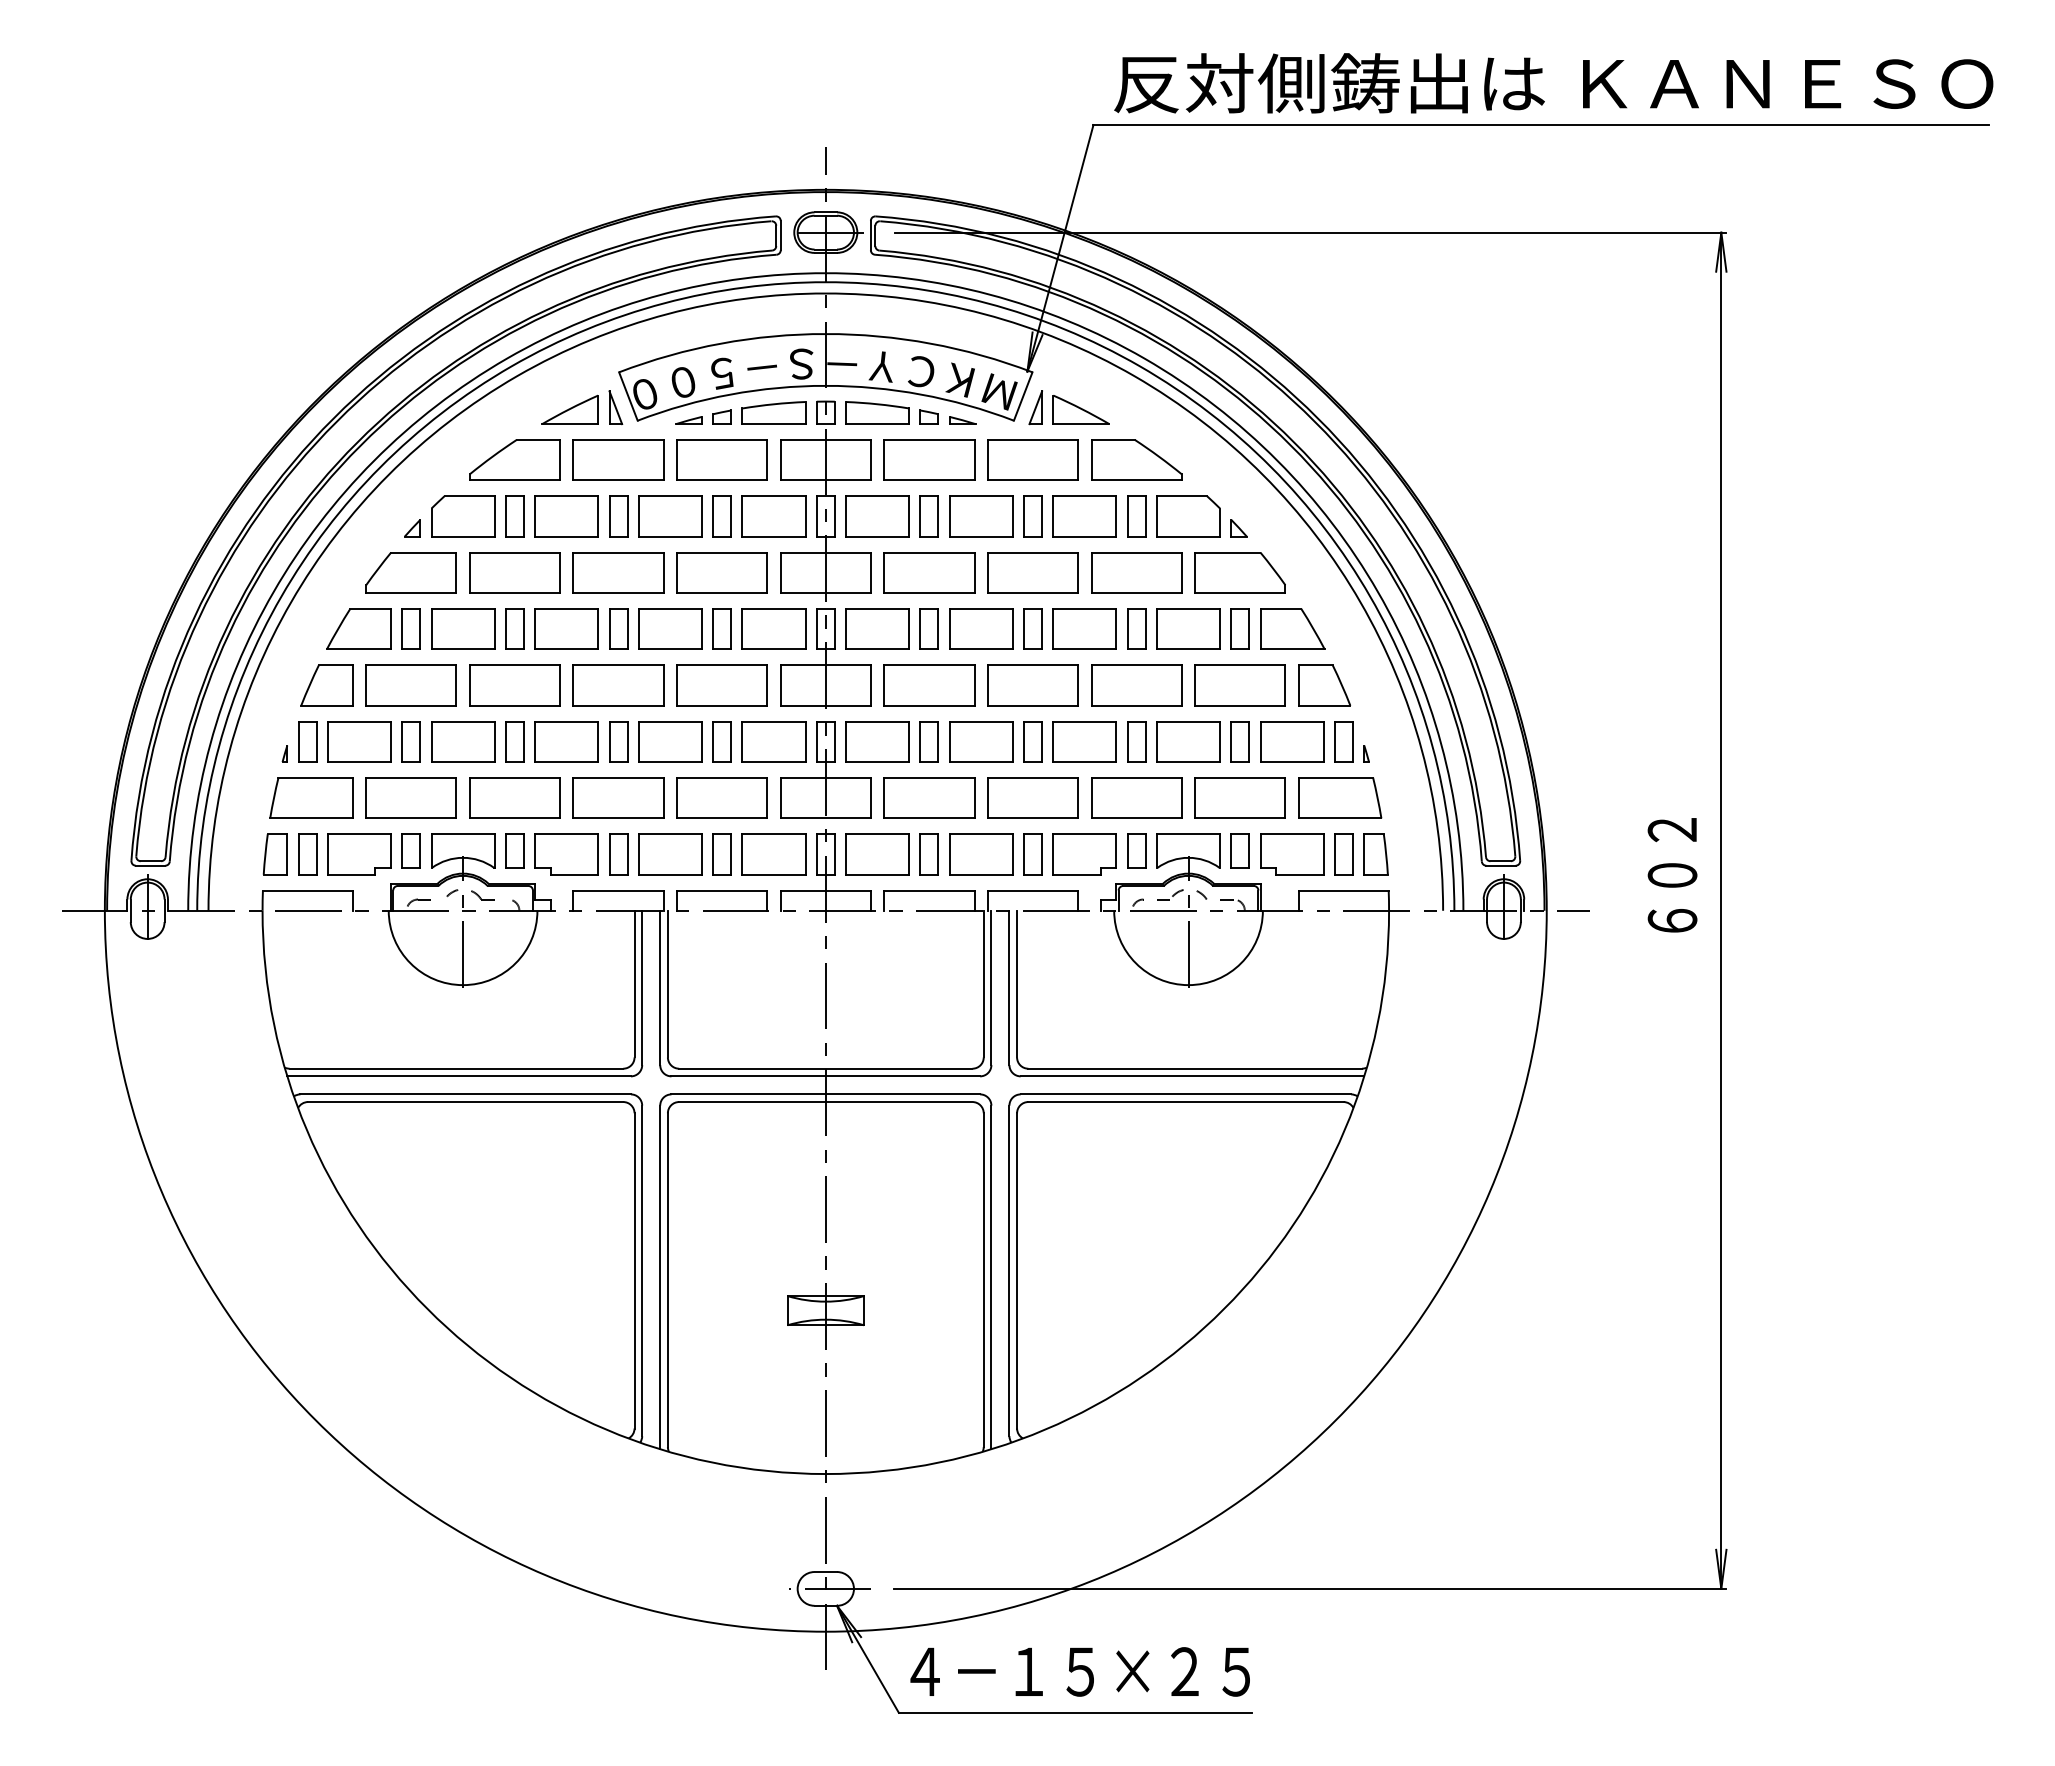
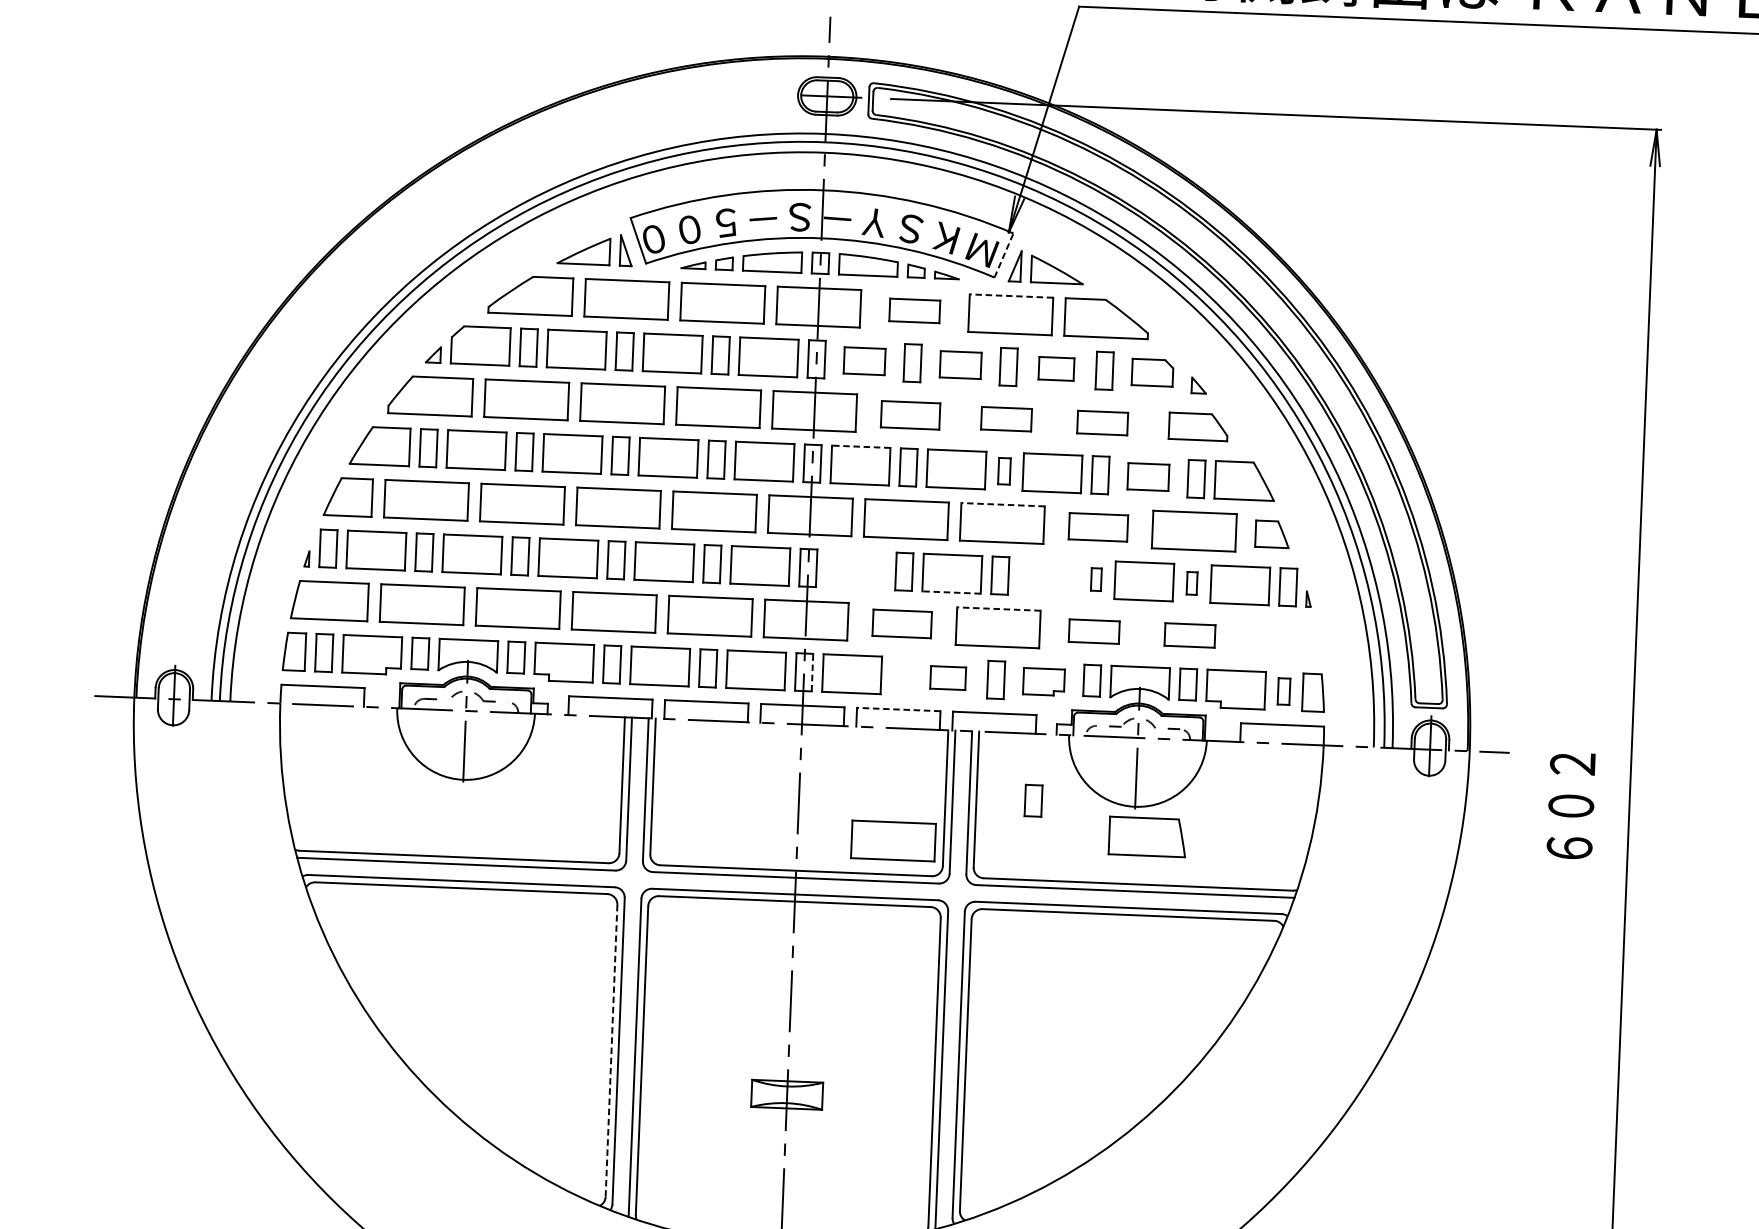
text: (921, 371) -> (910, 228), Ｃ -> Ｓ
line: (1023, 396) -> (1004, 255), solid -> dashed
line: (1032, 439) -> (1010, 295), solid -> dashed
part: (361, 446) -> (389, 277), removed
part: (929, 459) -> (914, 310), size x0.6
part: (877, 516) -> (864, 361), size x0.7
part: (981, 516) -> (960, 365), size x0.7
part: (1084, 516) -> (1056, 368), size x0.6
part: (1188, 516) -> (1152, 372), size x0.7
part: (929, 572) -> (910, 415), size x0.7
part: (1032, 572) -> (1006, 418), size x0.6
part: (1136, 572) -> (1102, 422), size x0.6
part: (1239, 572) -> (1197, 426), size x0.7
line: (877, 608) -> (861, 446), solid -> dashed
part: (1032, 628) -> (1003, 470), size x0.7
part: (1188, 628) -> (1148, 476), size x0.7
line: (1032, 665) -> (1002, 504), solid -> dashed
part: (1136, 685) -> (1098, 527), size x0.7
part: (1324, 685) -> (1272, 534), size x0.7
part: (877, 741) -> (856, 569), removed
part: (1084, 741) -> (1047, 577), removed
part: (1136, 741) -> (1096, 579), size x0.6
part: (1239, 741) -> (1191, 583), size x0.6
line: (981, 762) -> (951, 592), solid -> dashed
line: (1032, 777) -> (998, 608), solid -> dashed
part: (929, 797) -> (902, 623), size x0.7
part: (1136, 797) -> (1094, 631), size x0.6
part: (1239, 797) -> (1189, 634), size x0.6
part: (1340, 797) -> (1147, 836), moved
line: (834, 853) -> (812, 671), solid -> dashed
part: (928, 854) -> (899, 676), removed
part: (981, 854) -> (948, 678), size x0.6
part: (1084, 854) -> (1043, 681), size x0.7
part: (1343, 854) -> (1283, 691), size x0.7
text: (1672, 875) -> (1571, 806), moved
line: (928, 890) -> (897, 709), solid -> dashed
part: (1078, 982) -> (1033, 800), added
part: (929, 1032) -> (893, 841), added
line: (634, 1270) -> (611, 1050), solid -> dashed

